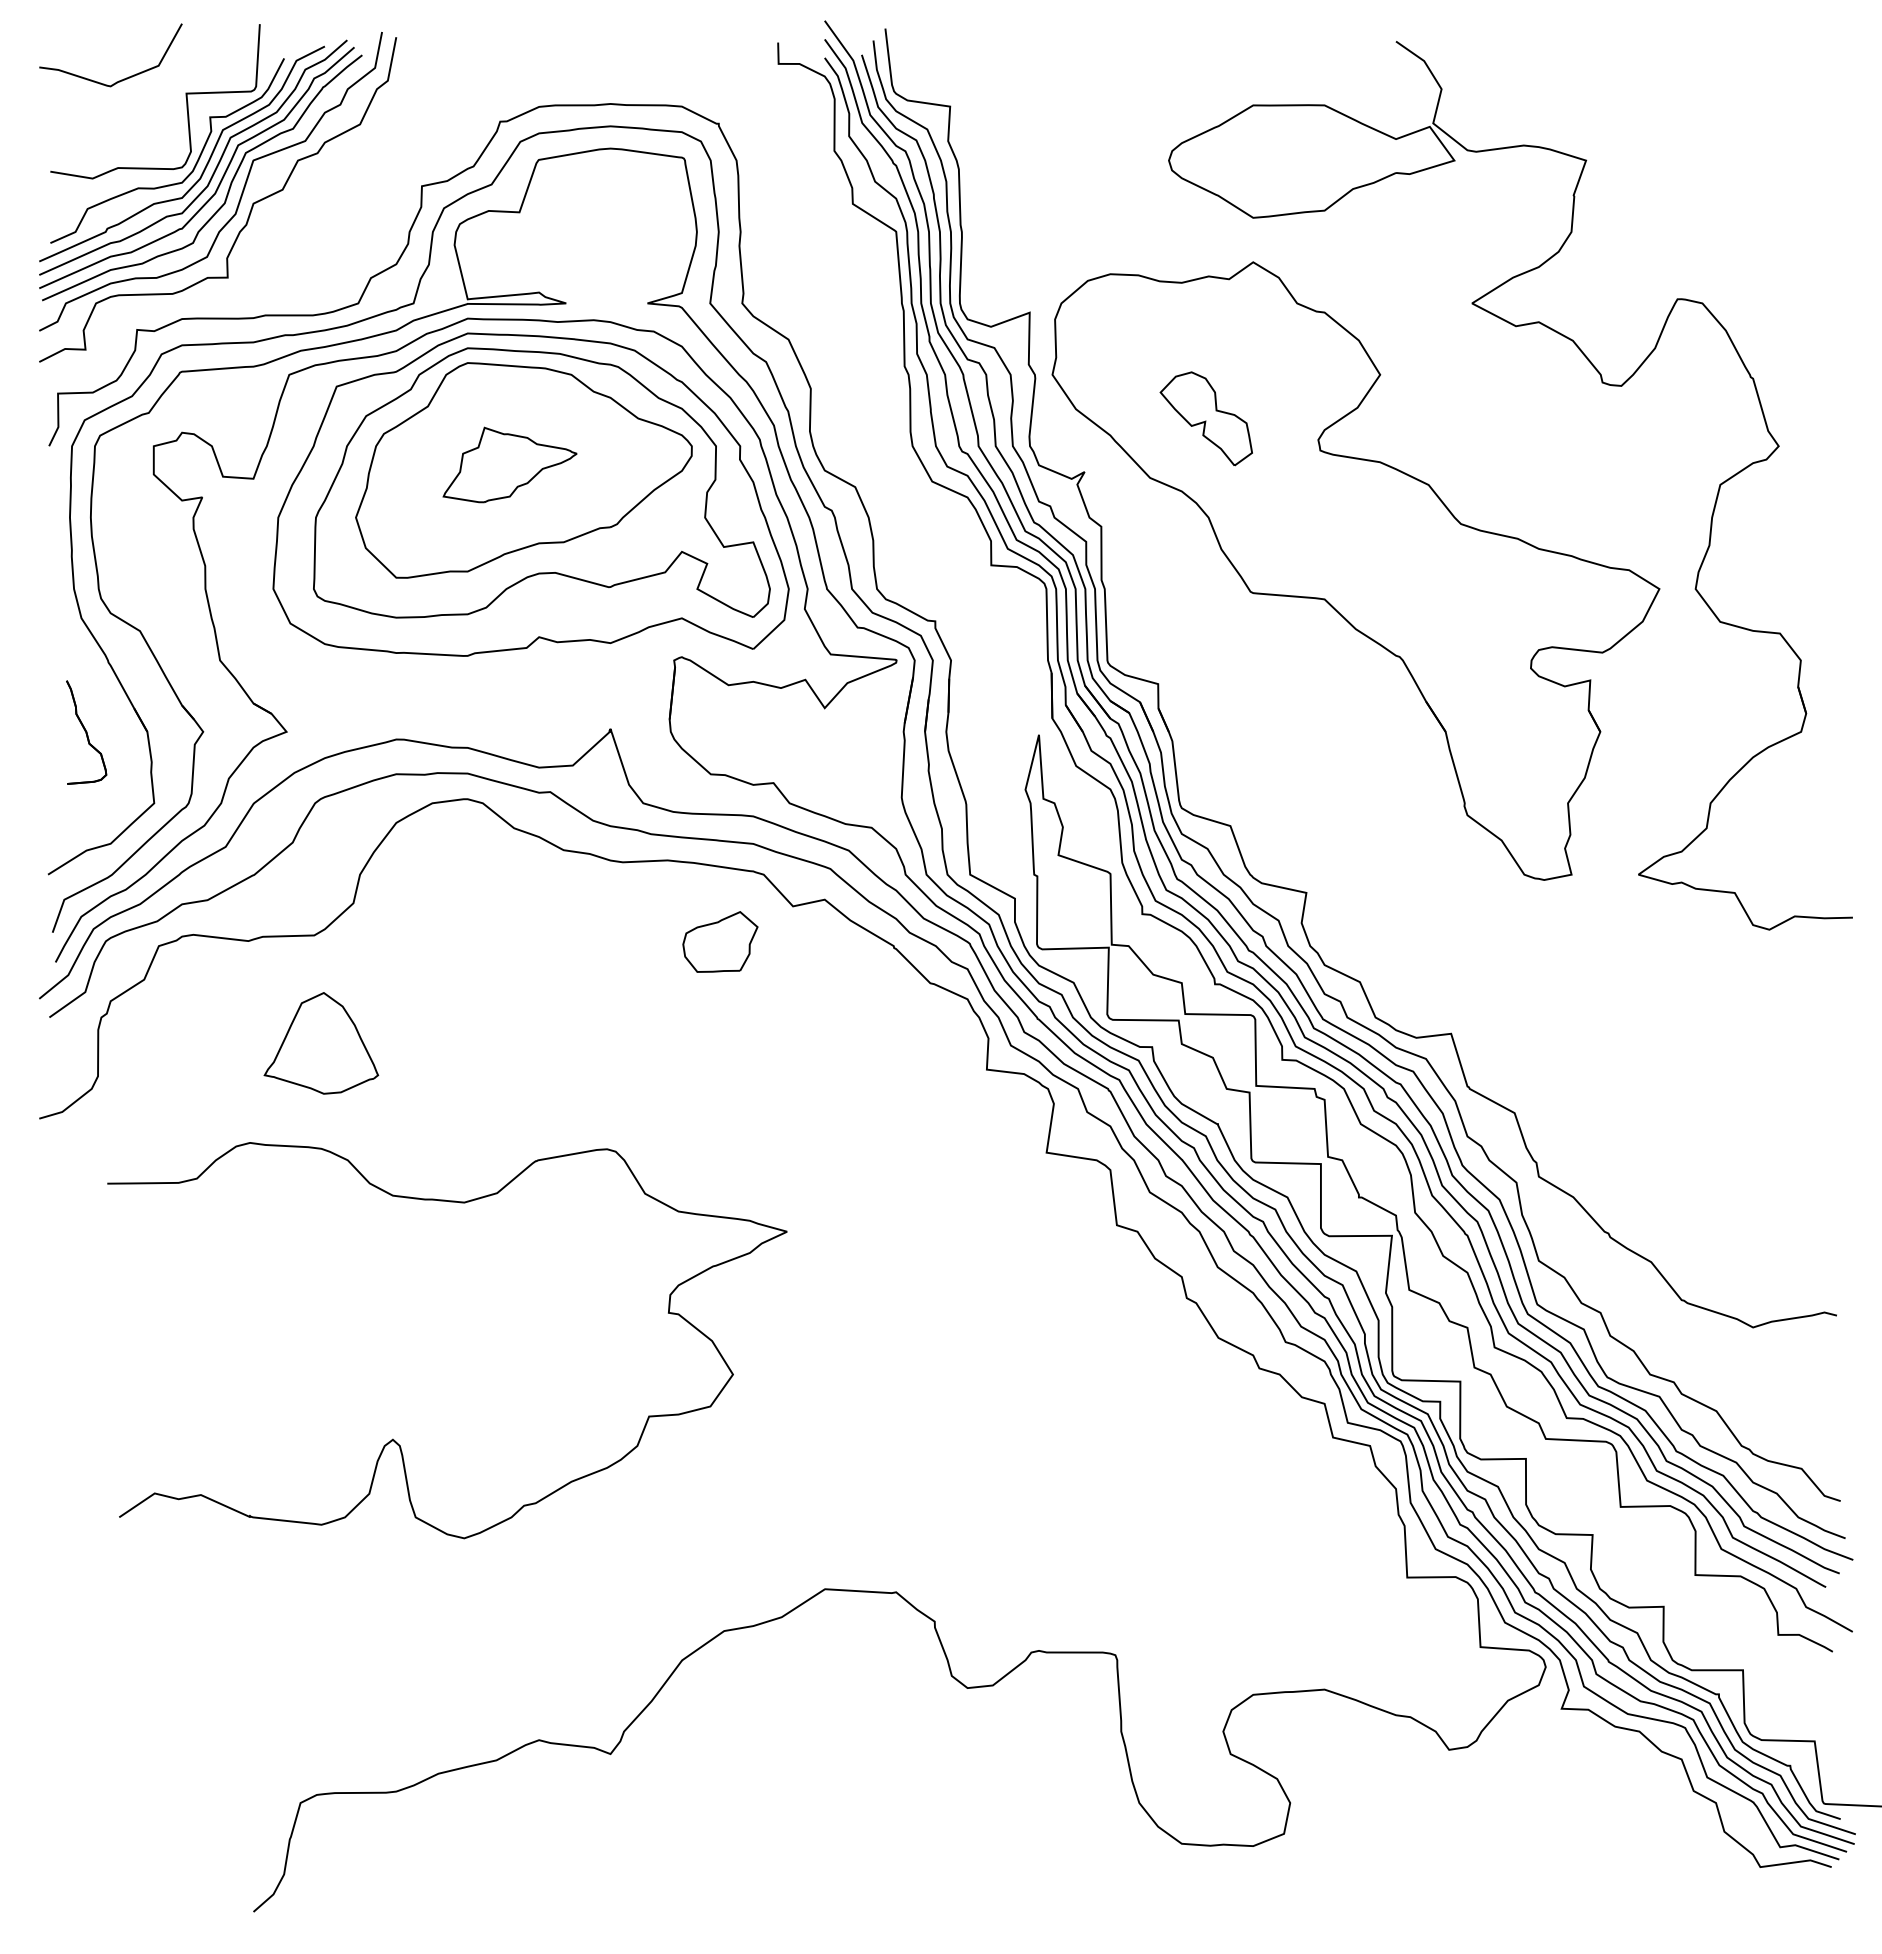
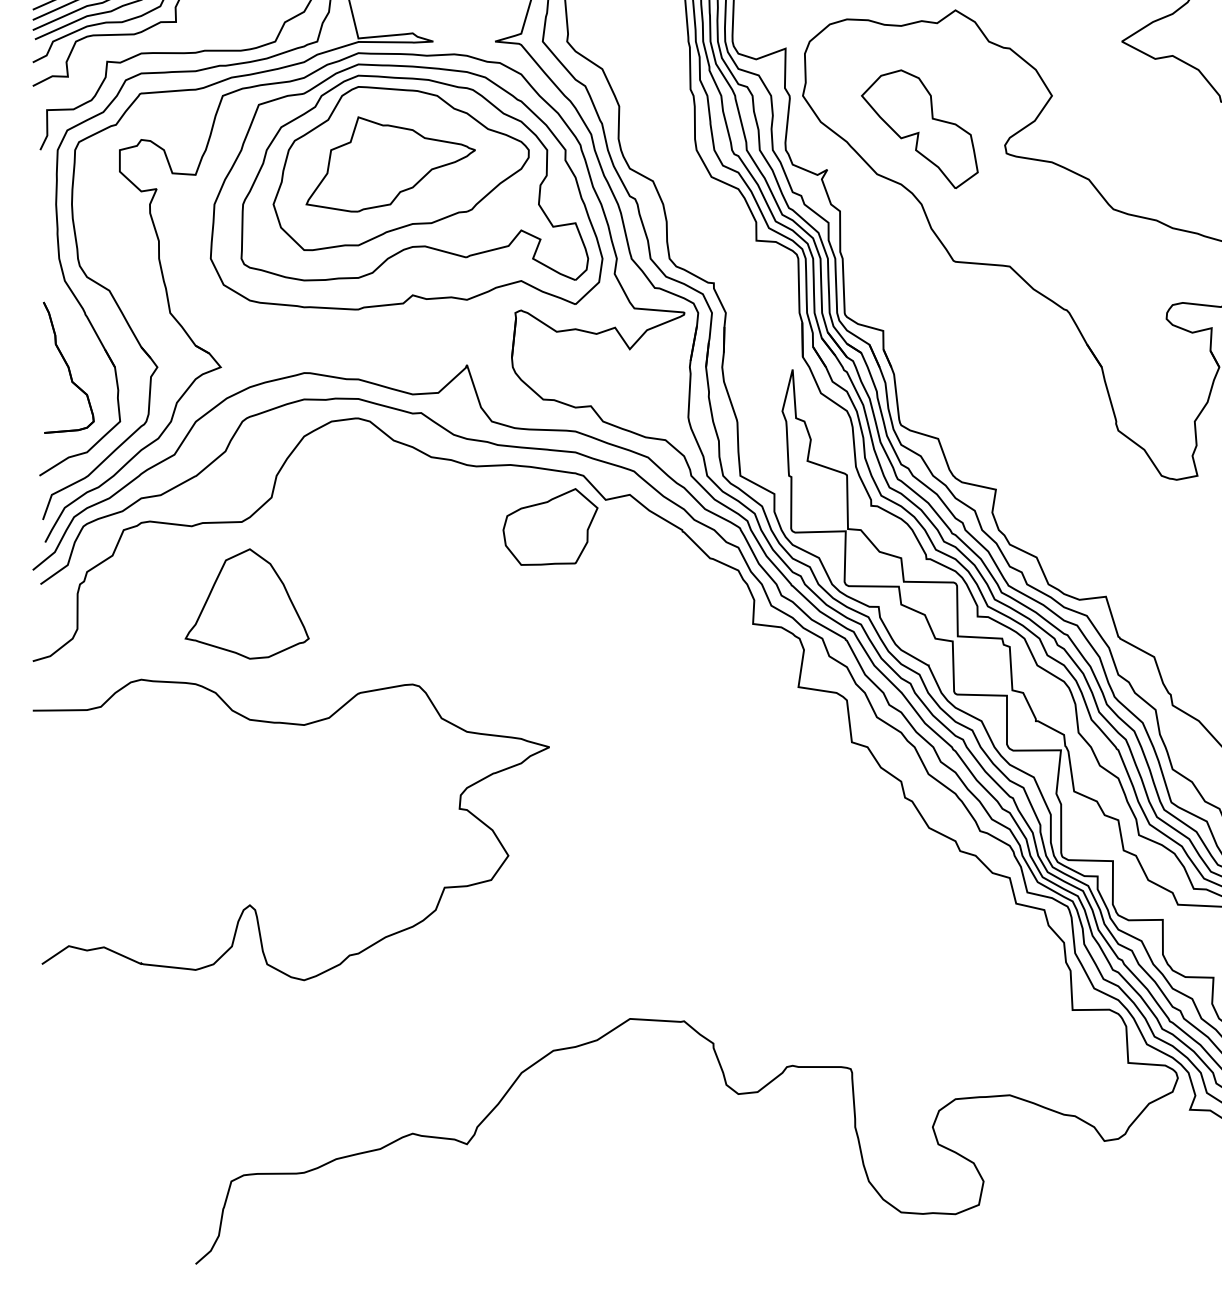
part: (1206, 418) -> (920, 129), size x1.67
part: (509, 464) -> (390, 164), size x1.67
part: (86, 732) -> (68, 367), size x1.67
part: (720, 941) -> (550, 526), size x1.67
part: (321, 1043) -> (247, 604), size x1.43
curve: (393, 1438) -> (250, 904), moved

